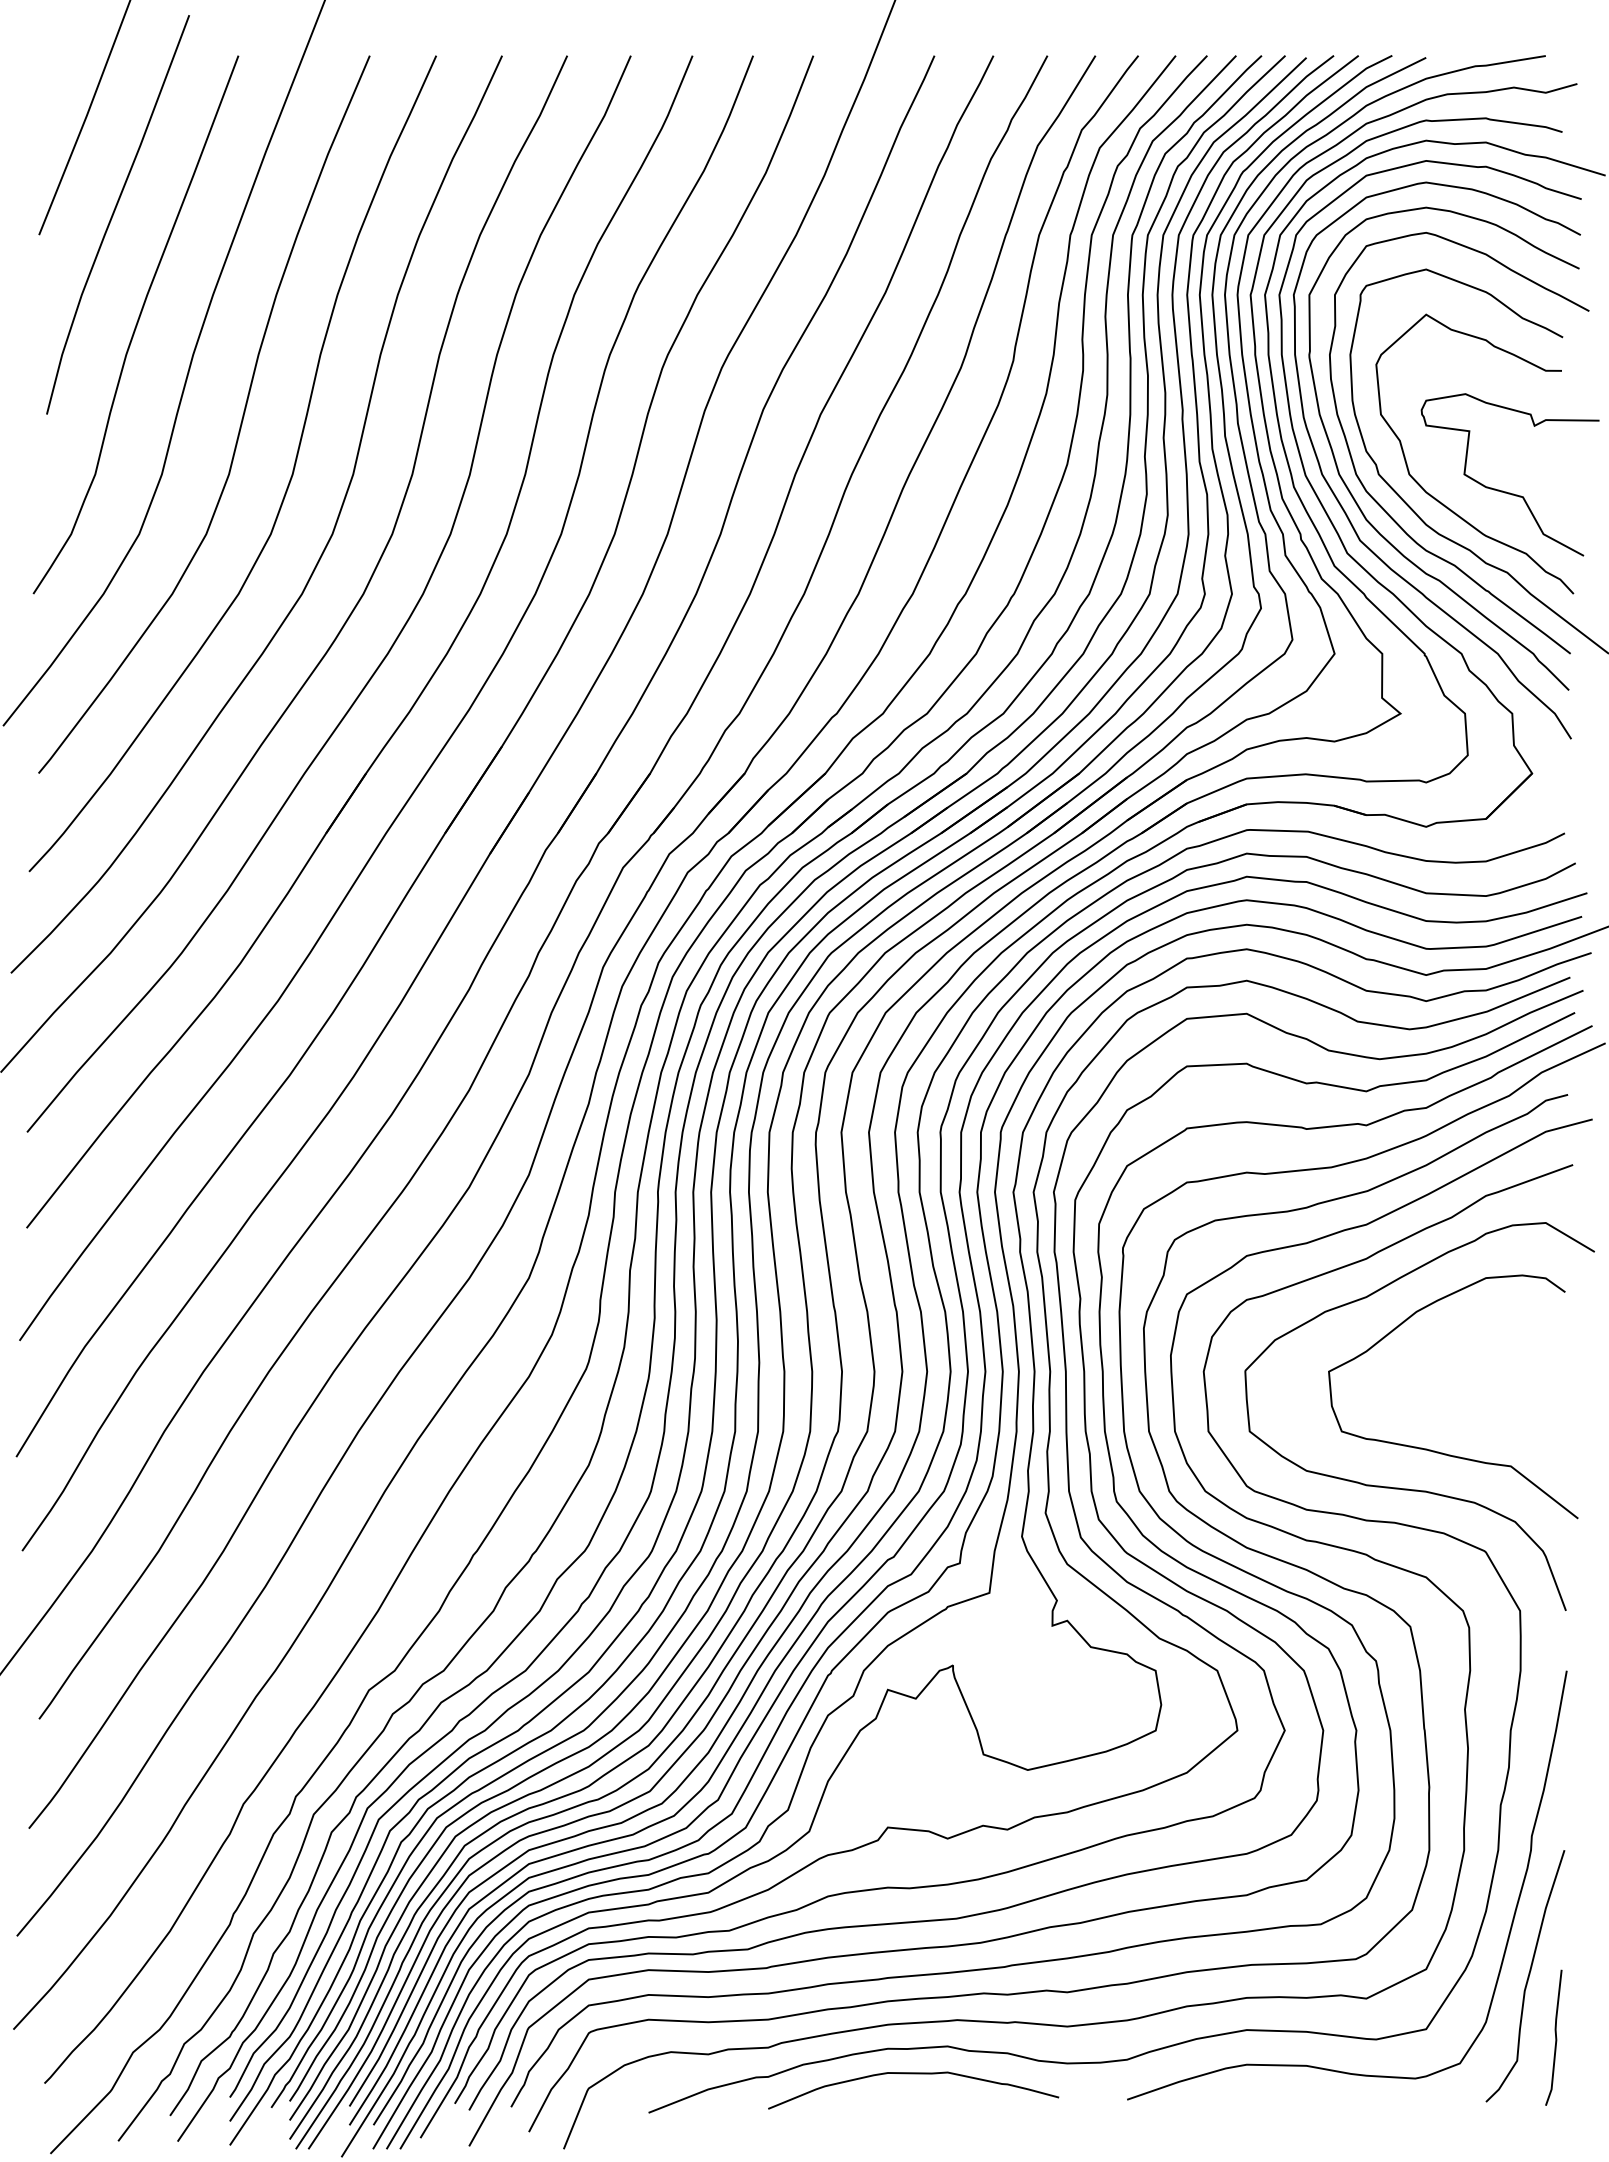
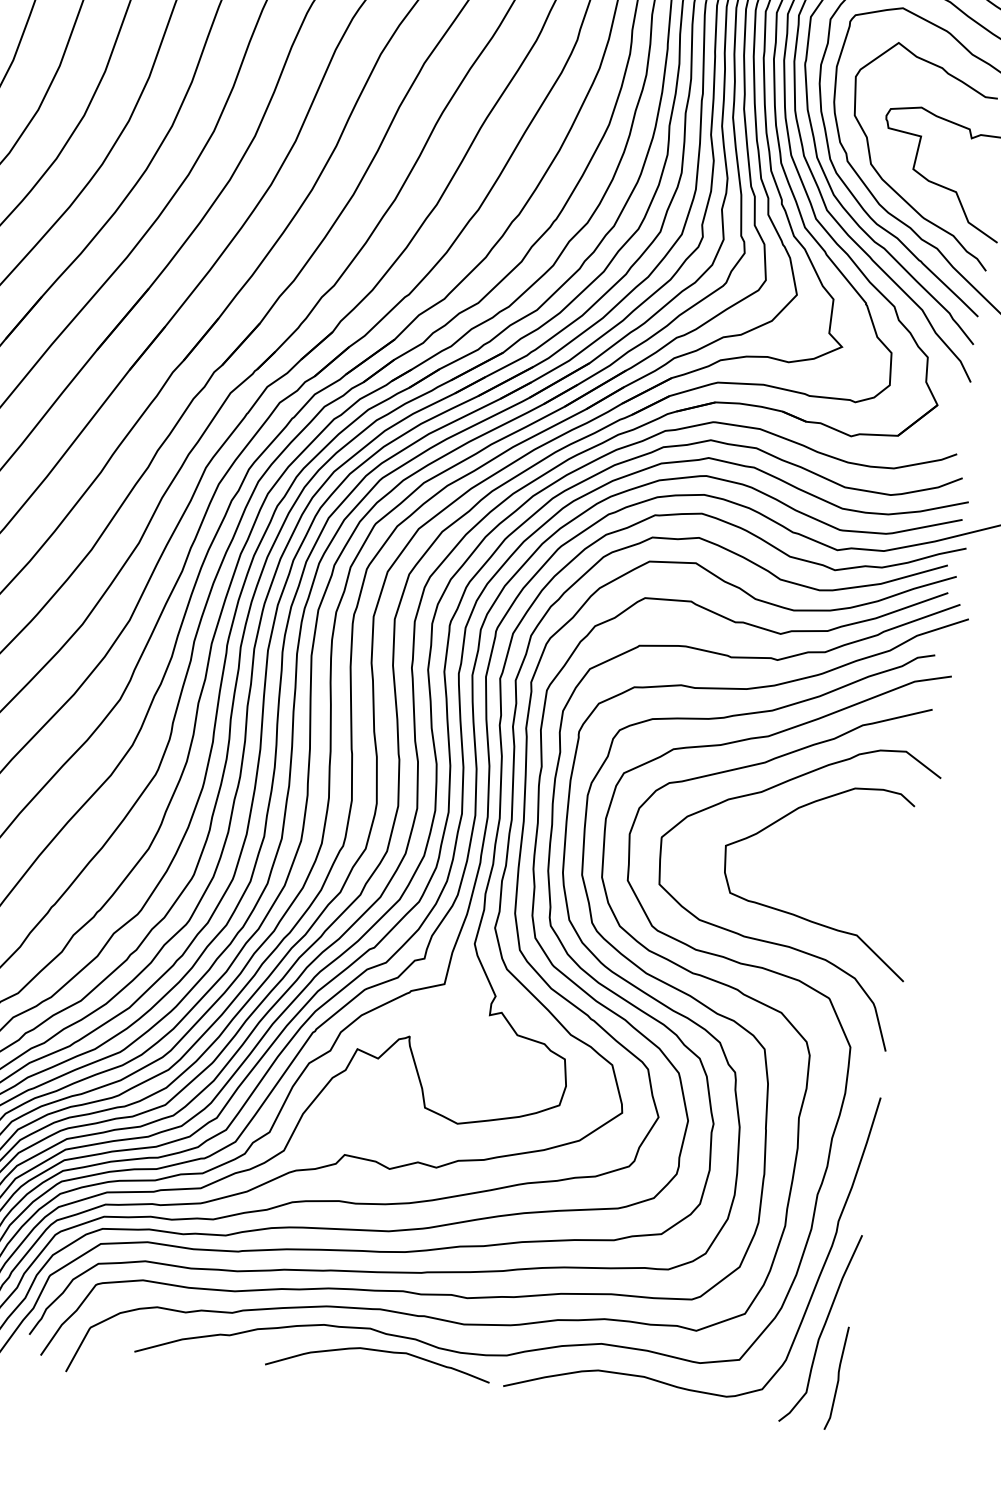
curve: (913, 2074) -> (379, 1351), moved

